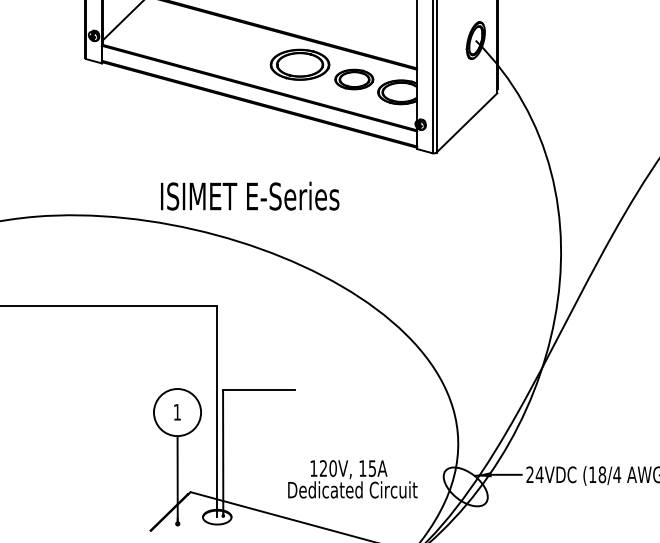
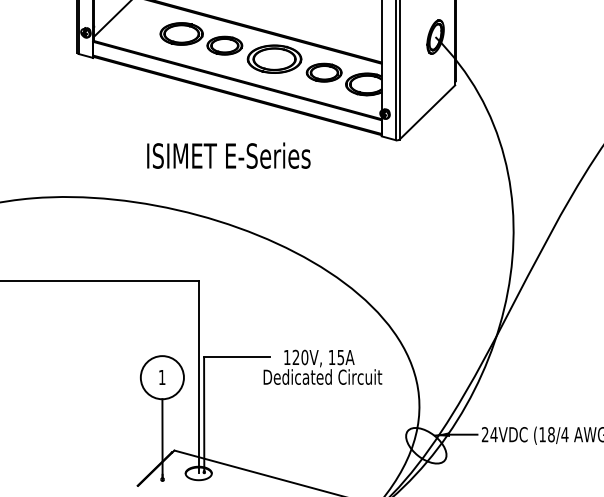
part: (219, 42) -> (200, 38), added
text: (250, 195) -> (229, 155), moved
text: (352, 479) -> (322, 367), moved

